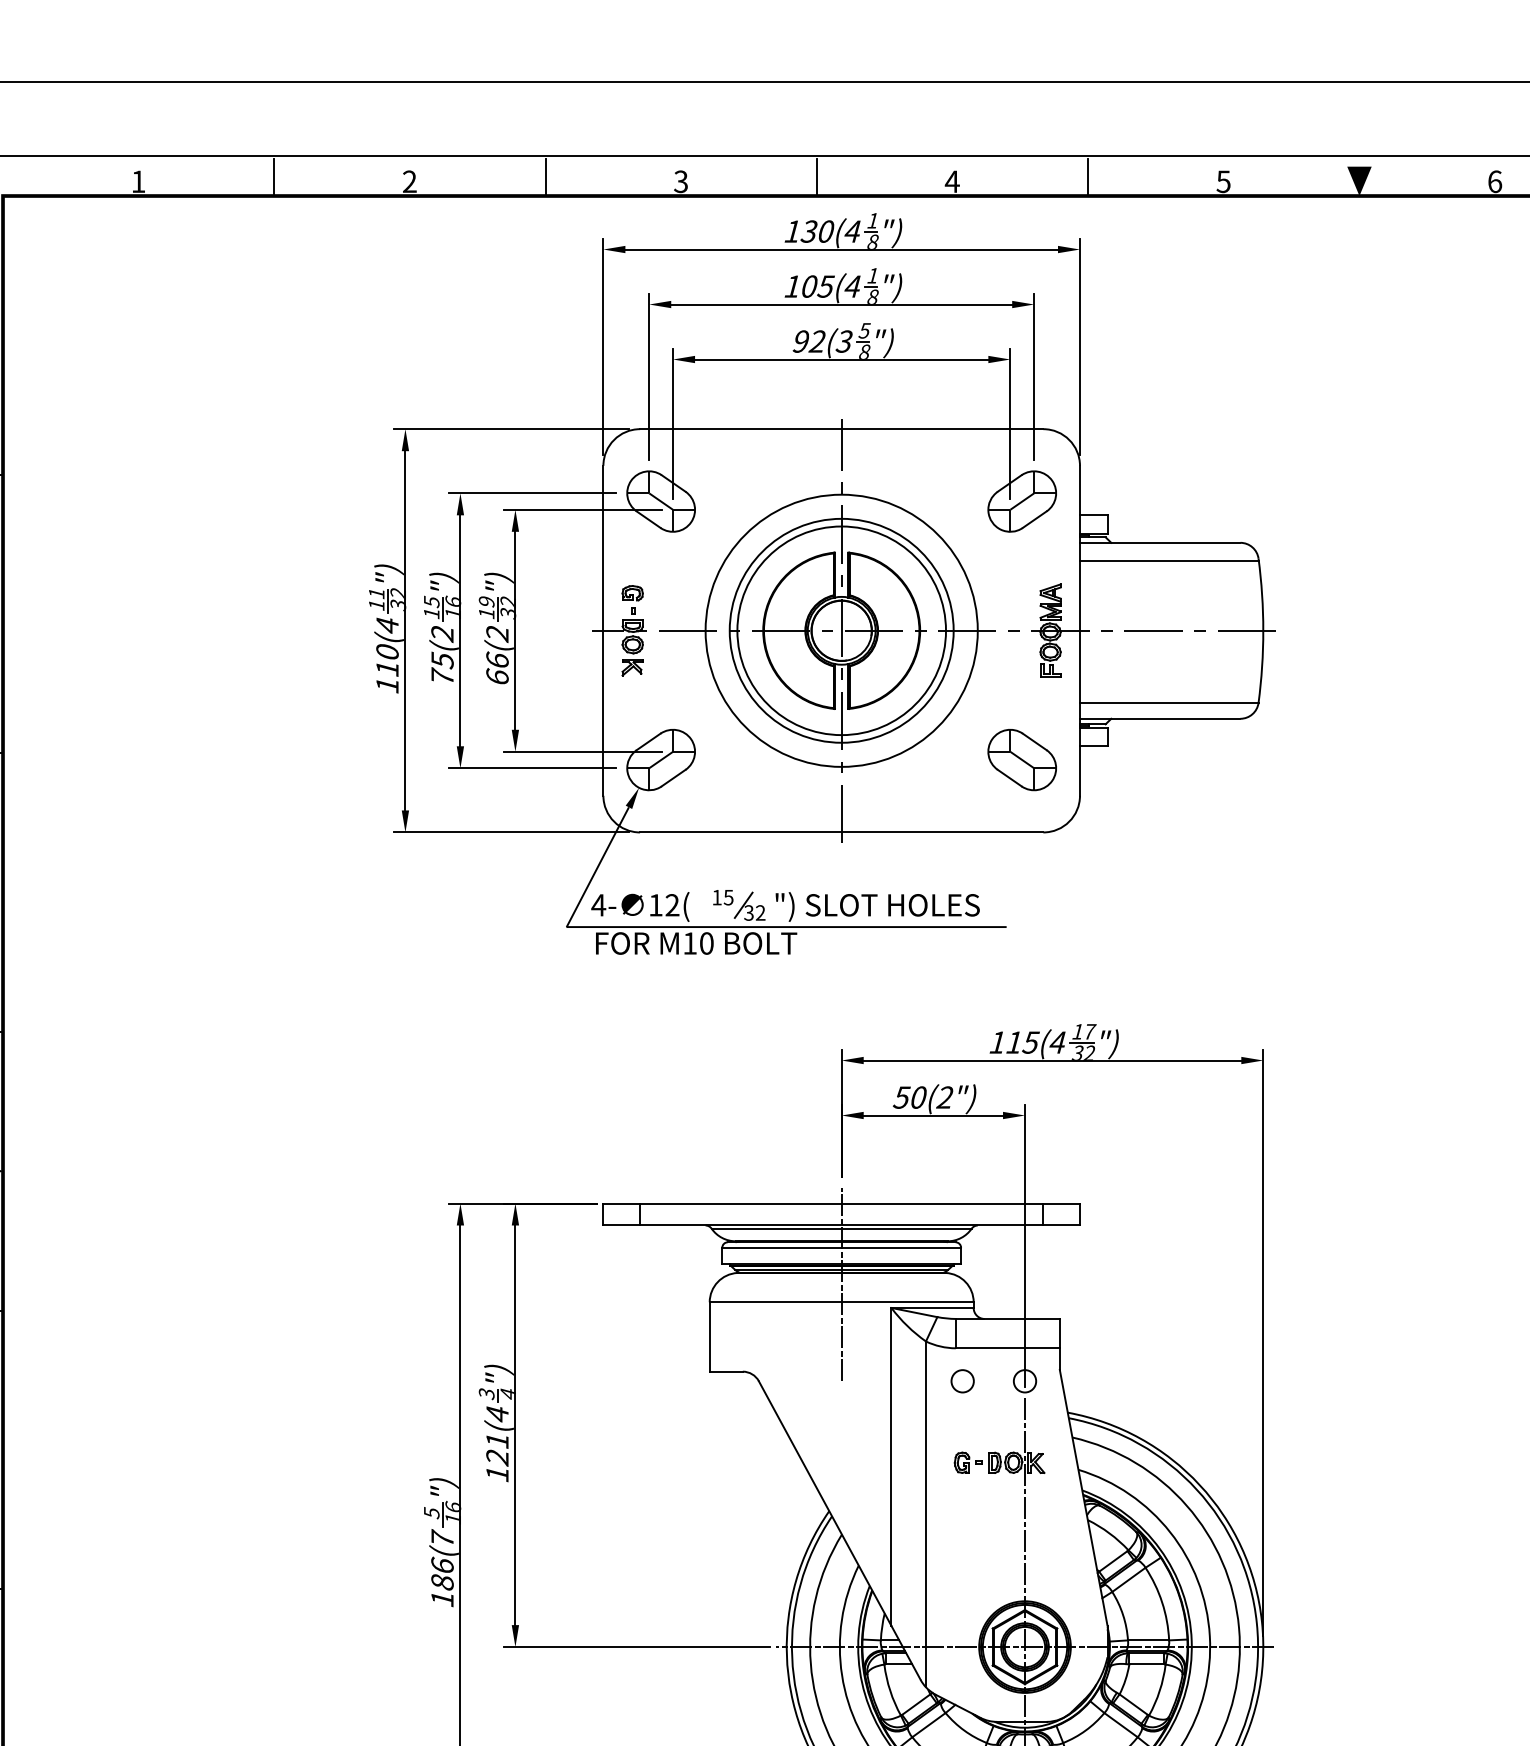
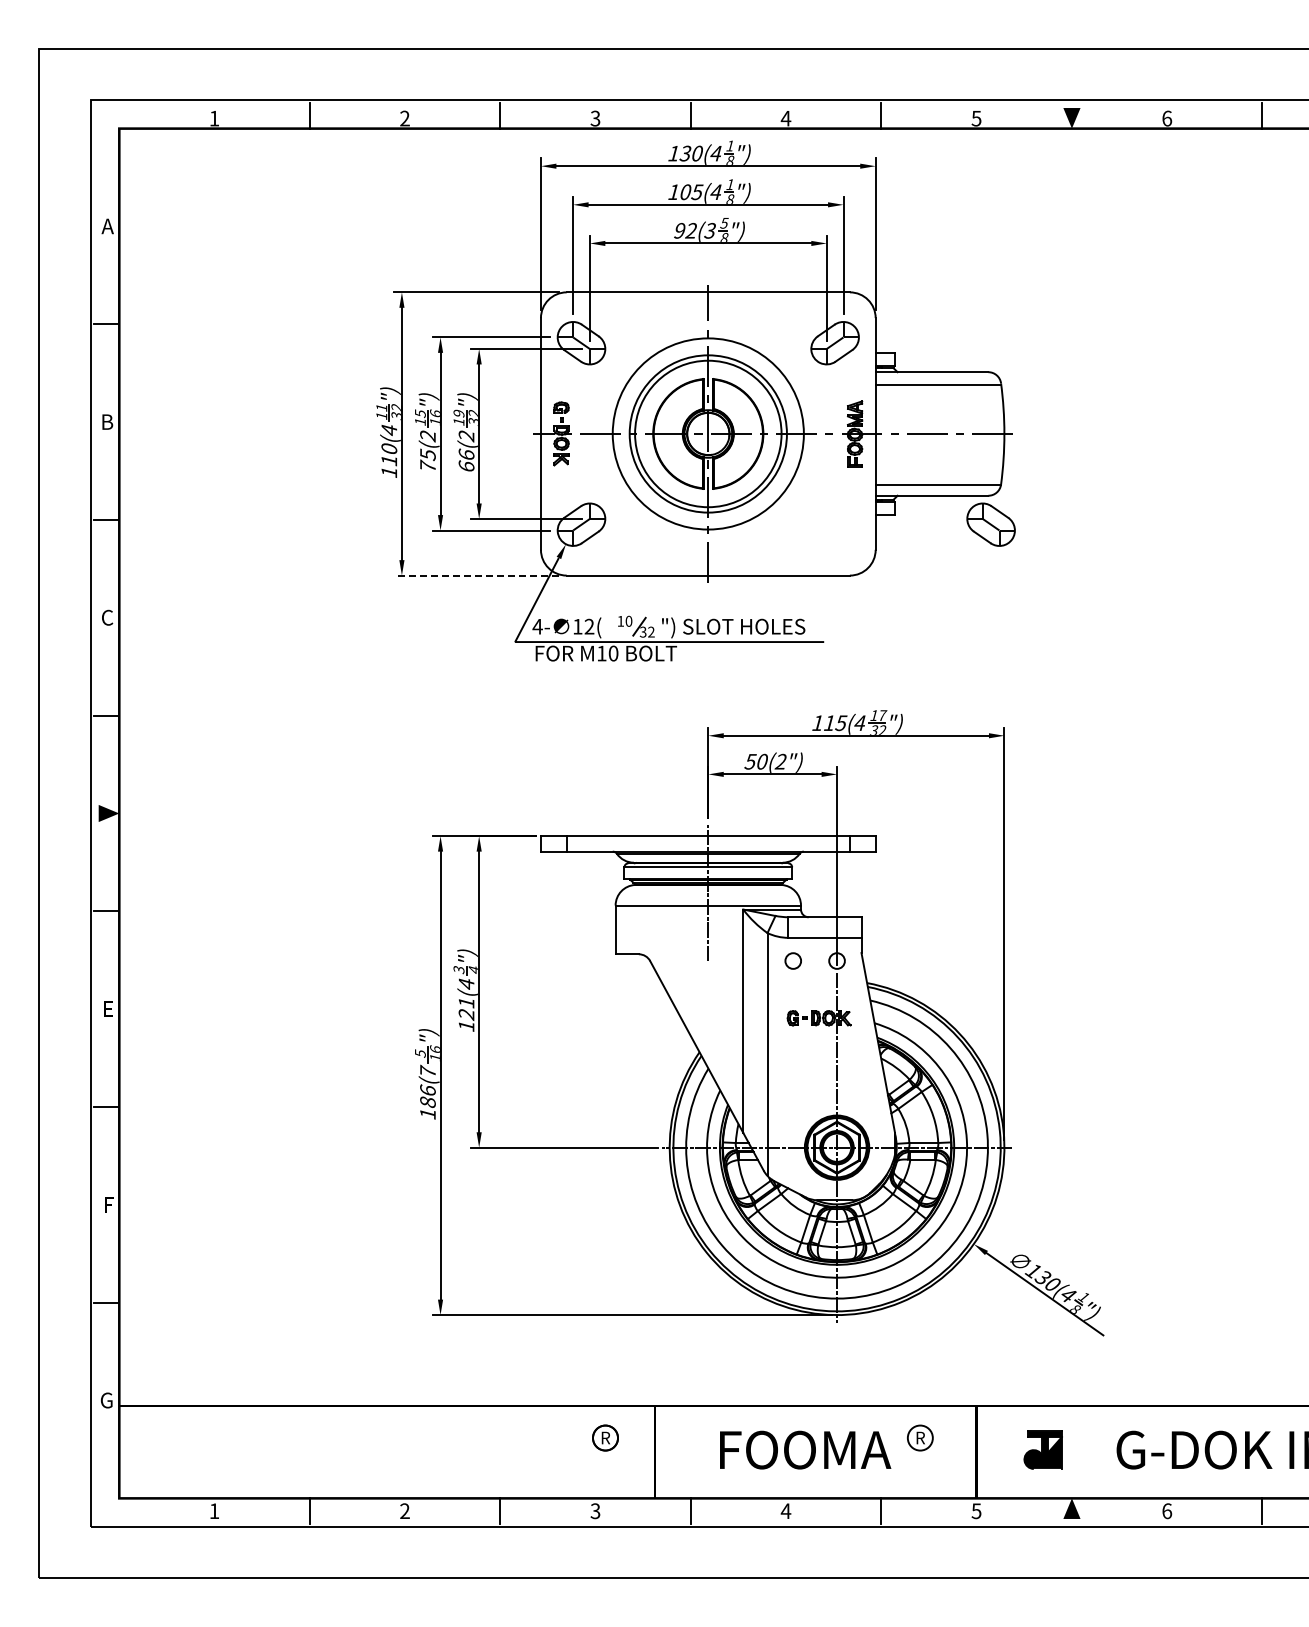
part: (1021, 759) -> (990, 524), moved
line: (511, 832) -> (476, 575), solid -> dashed
text: (728, 896) -> (628, 620), 15 -> 10

